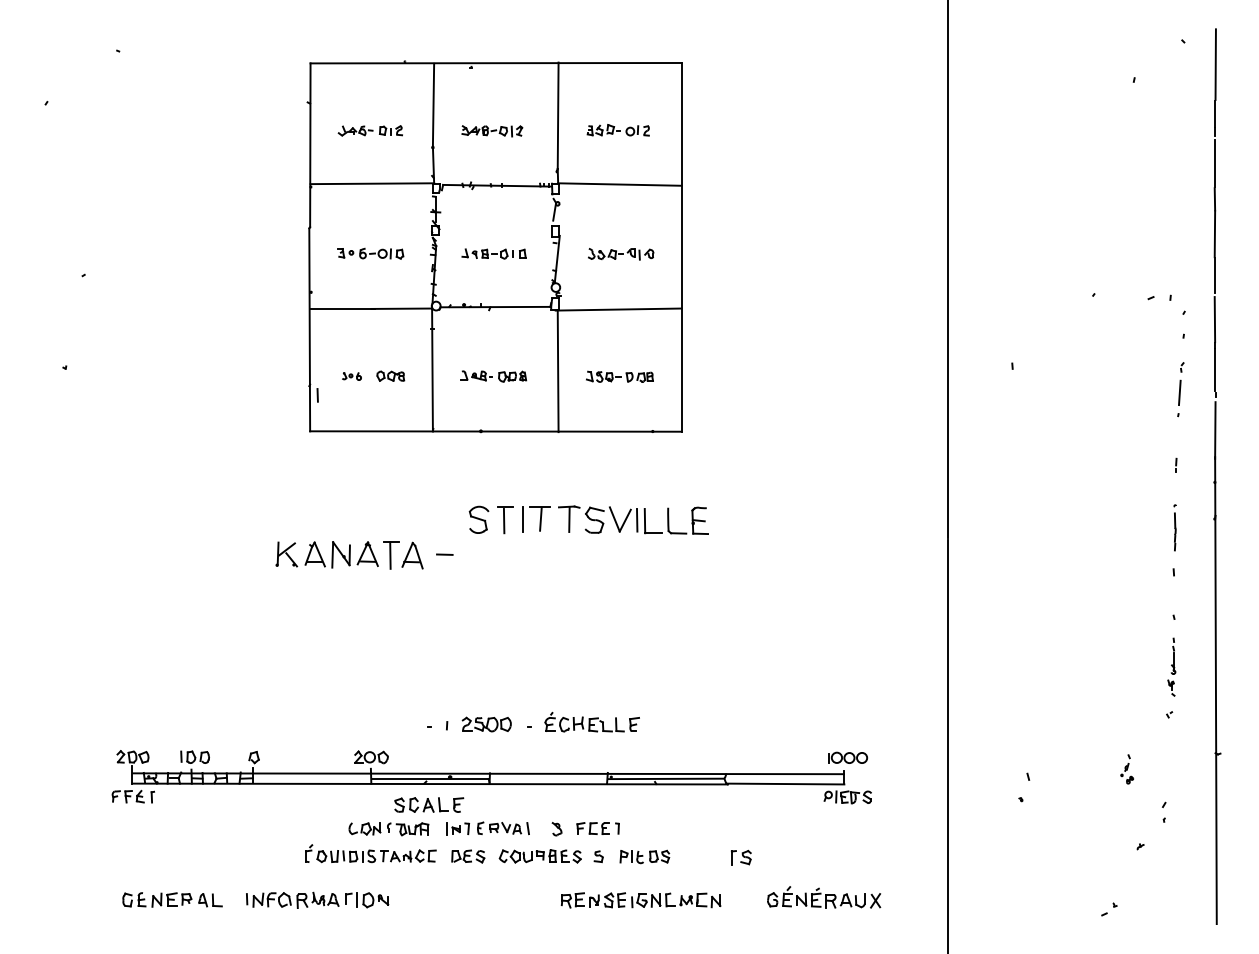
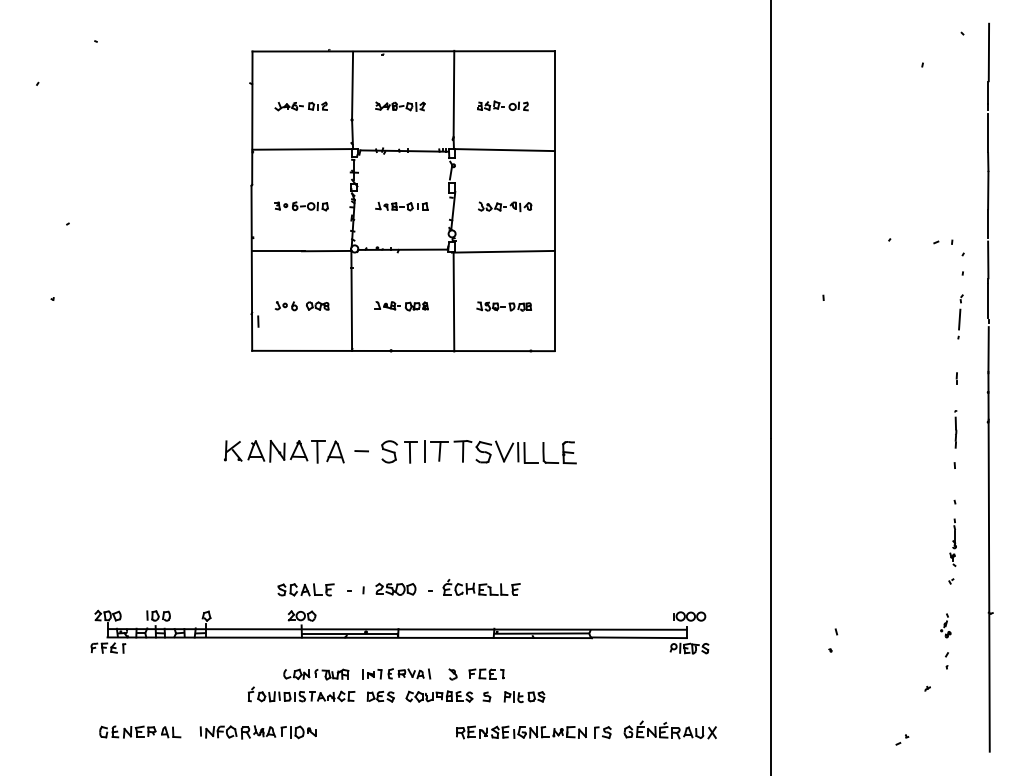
part: (351, 376) -> (285, 306), size x1.43
part: (588, 520) -> (478, 452), moved
part: (1126, 768) -> (945, 625), moved
part: (428, 804) -> (305, 589), moved
part: (740, 857) -> (602, 732), moved

